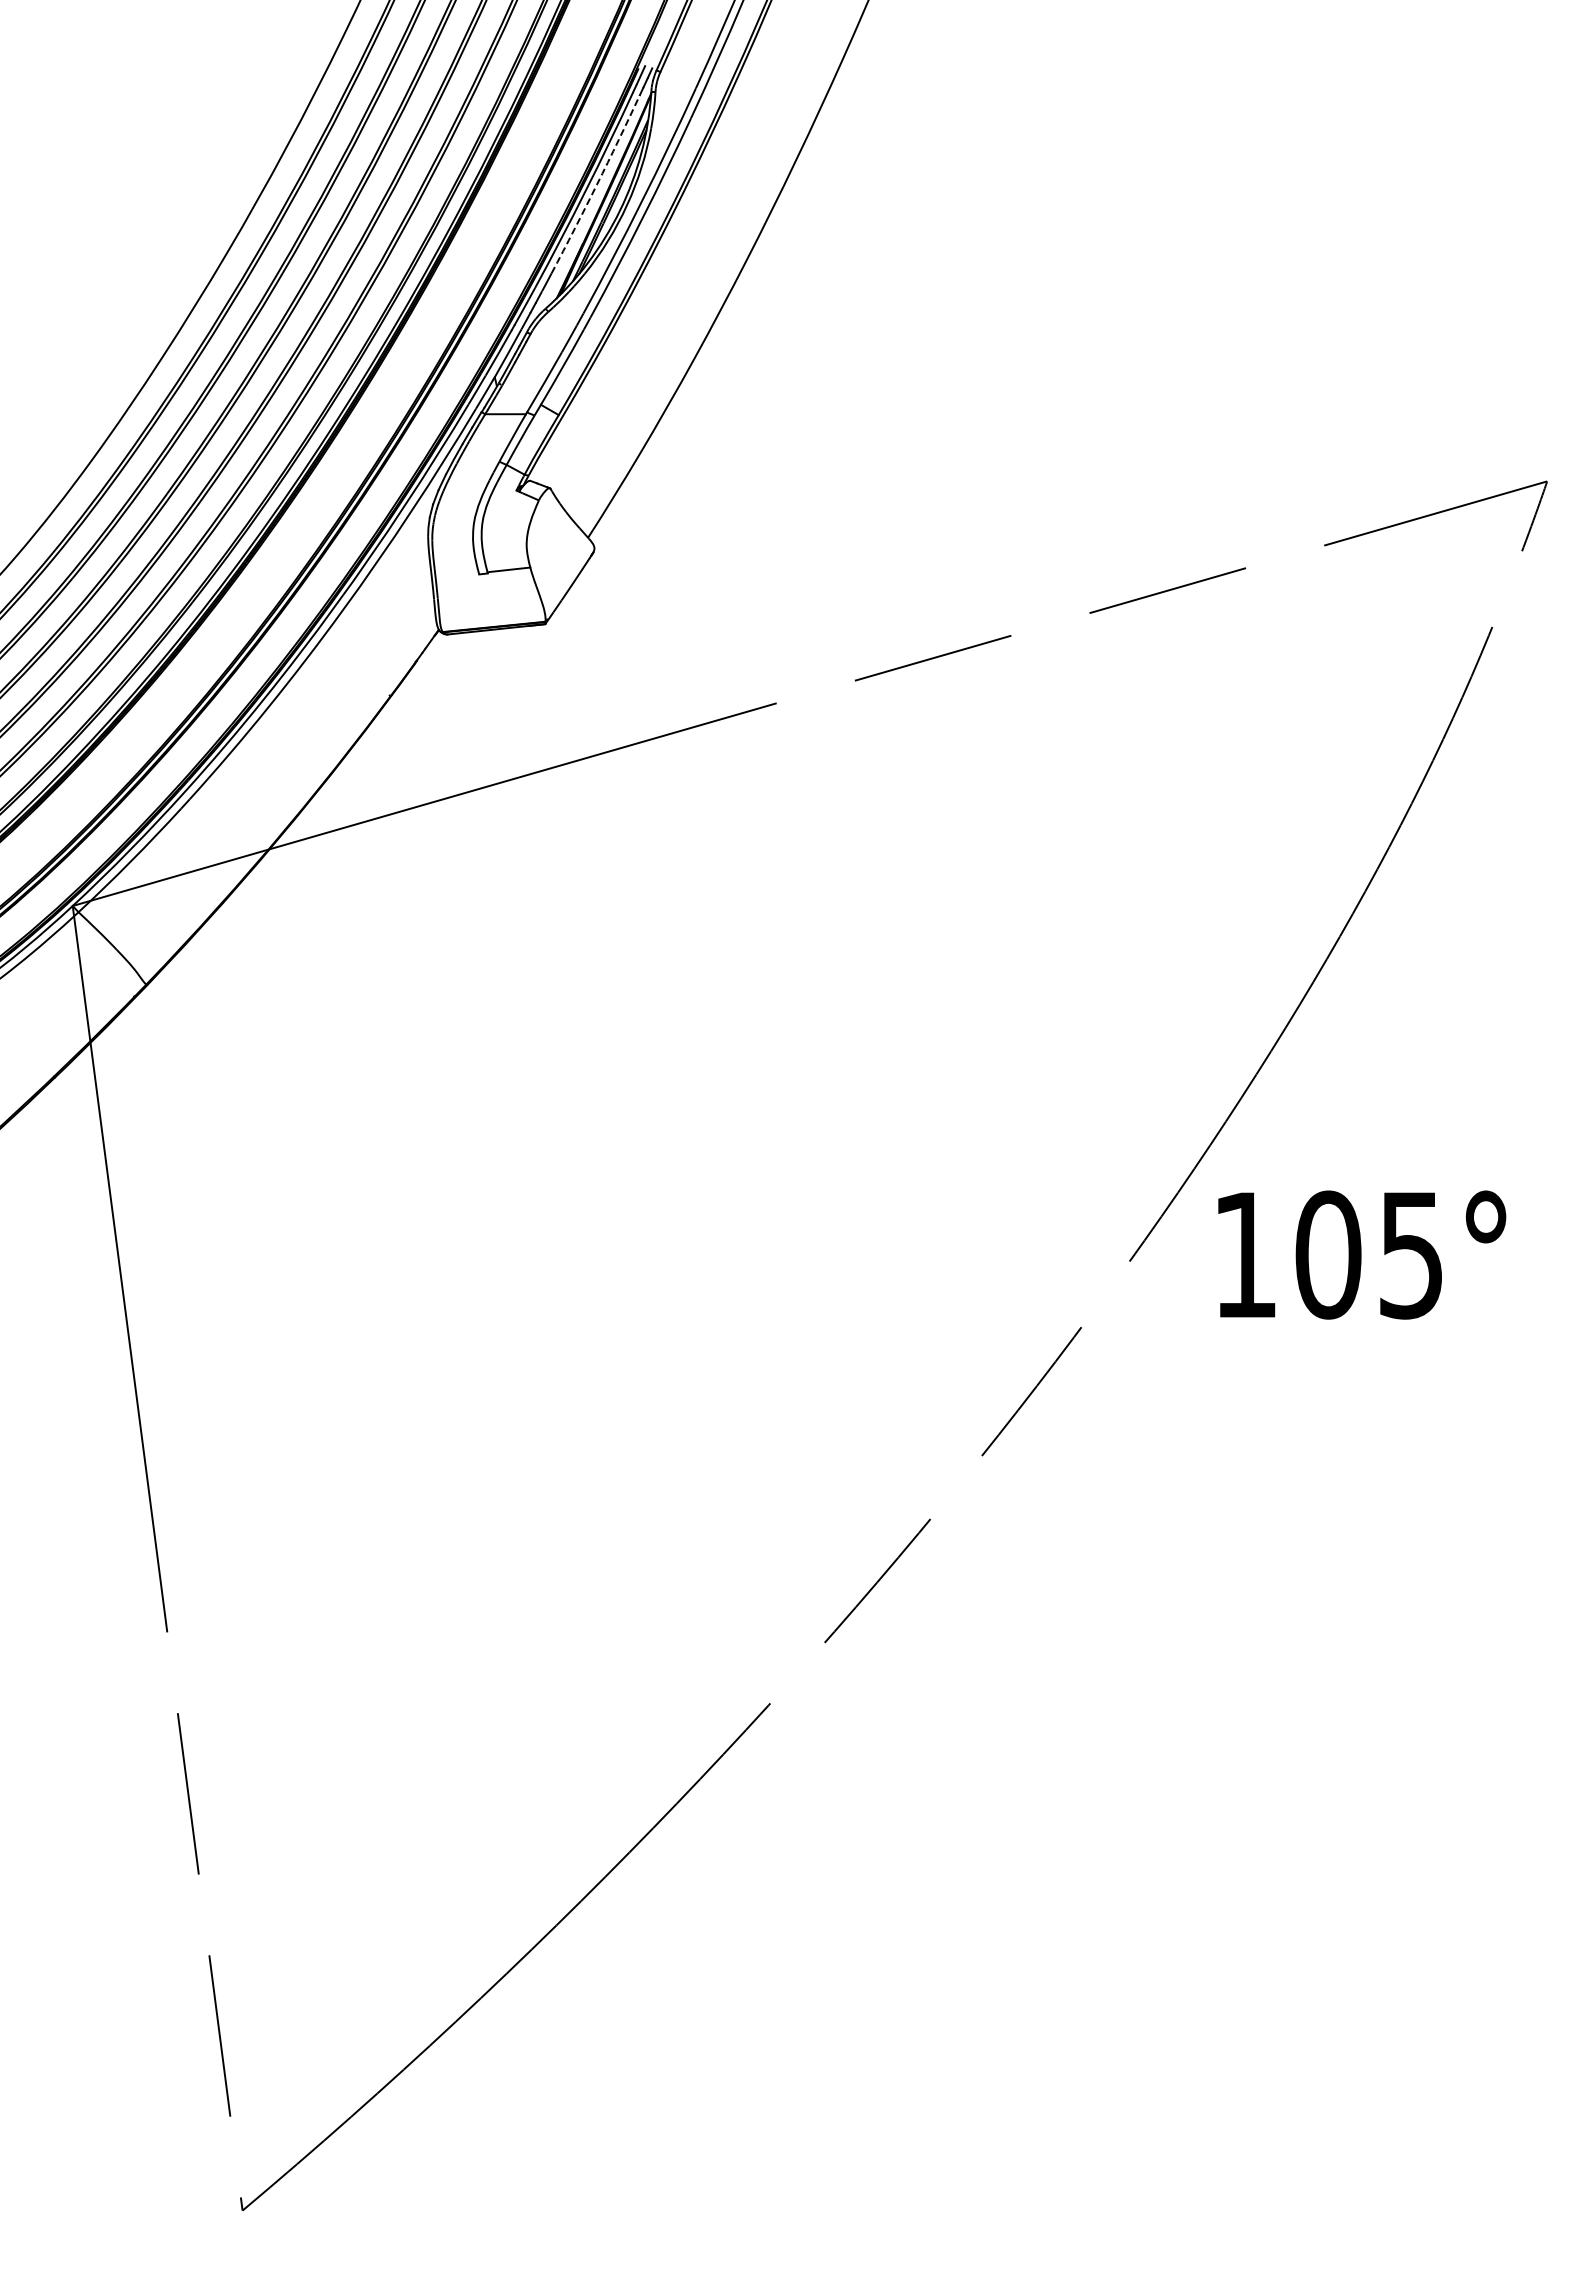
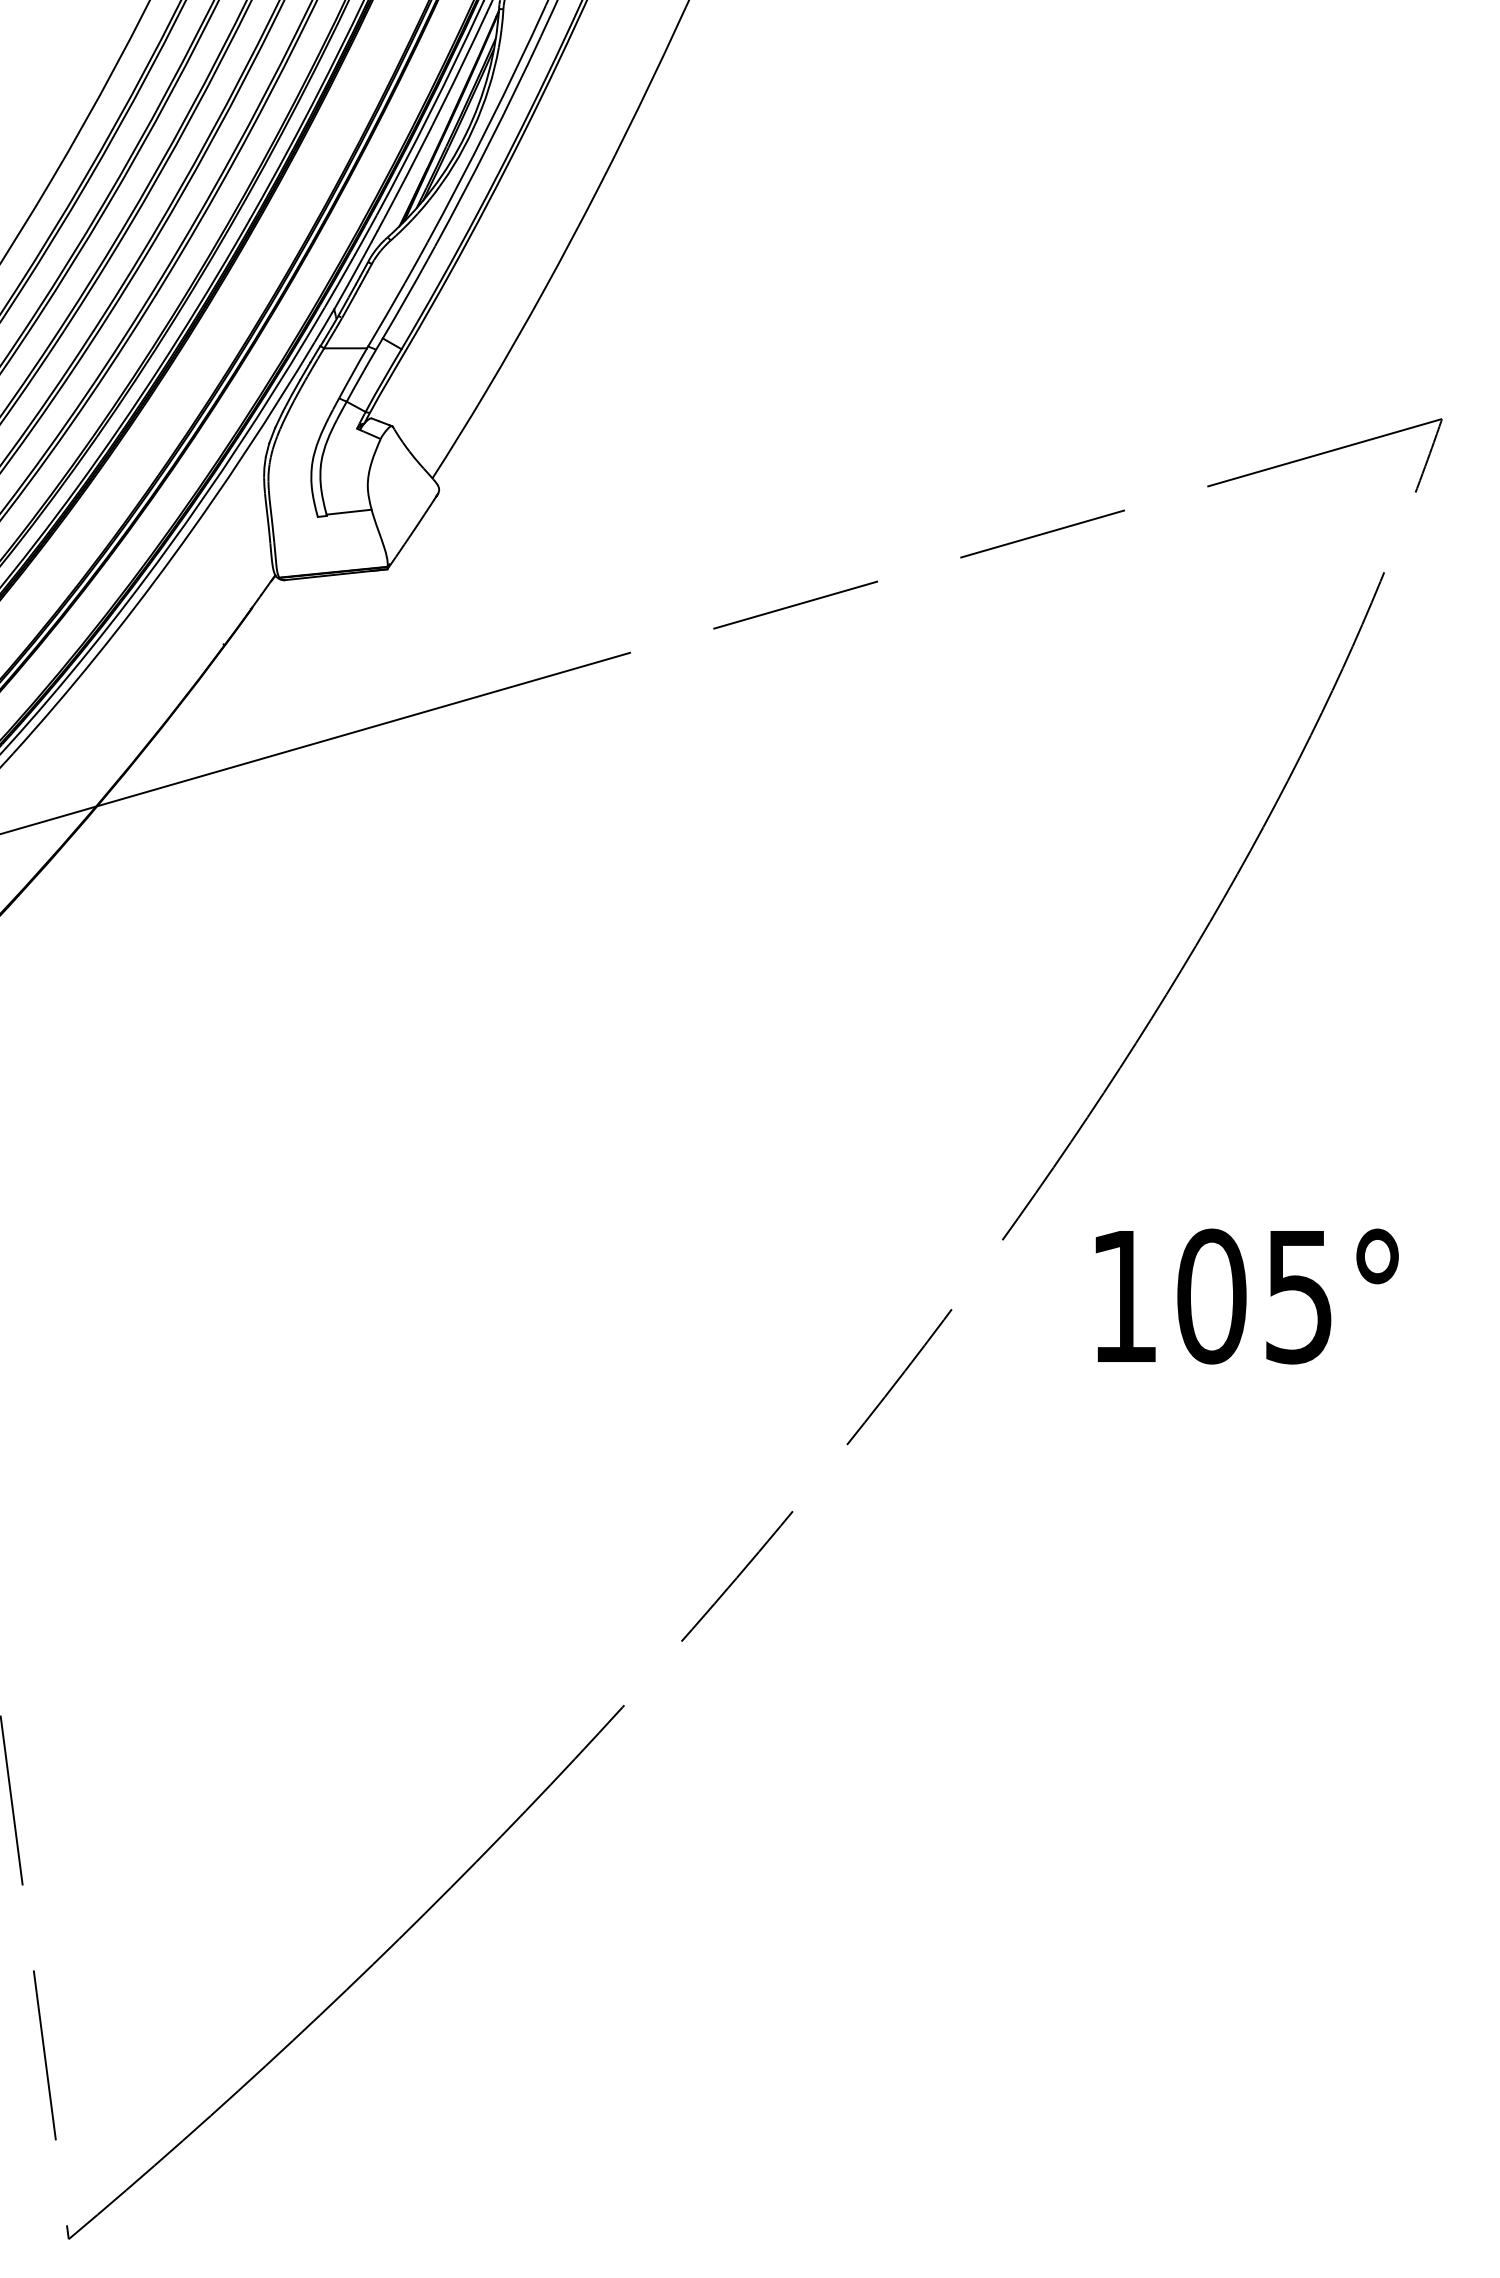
arc: (596, 184) -> (441, 106), dashed -> solid
text: (1362, 1254) -> (1247, 1295), moved

